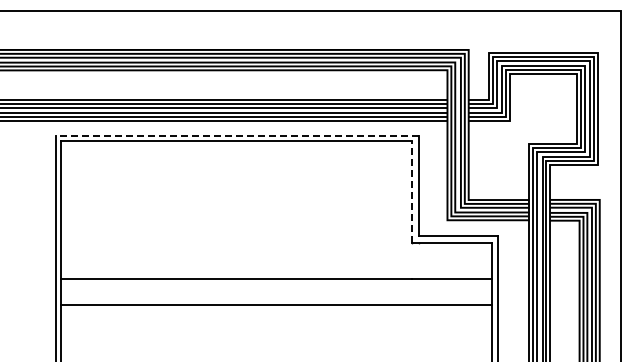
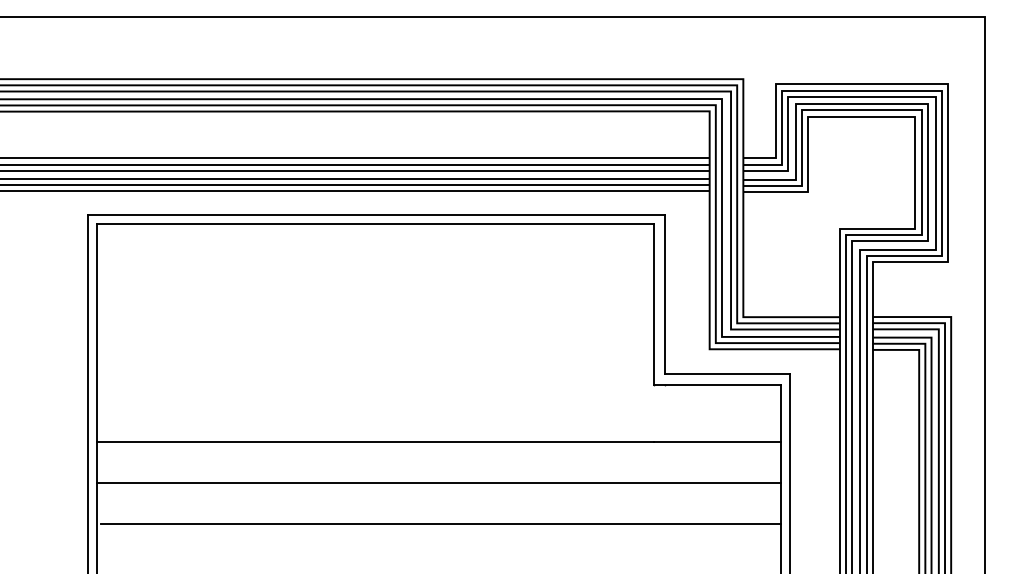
line: (237, 135) -> (376, 214), dashed -> solid
line: (412, 192) -> (654, 305), dashed -> solid
line: (277, 330) -> (440, 524), added

